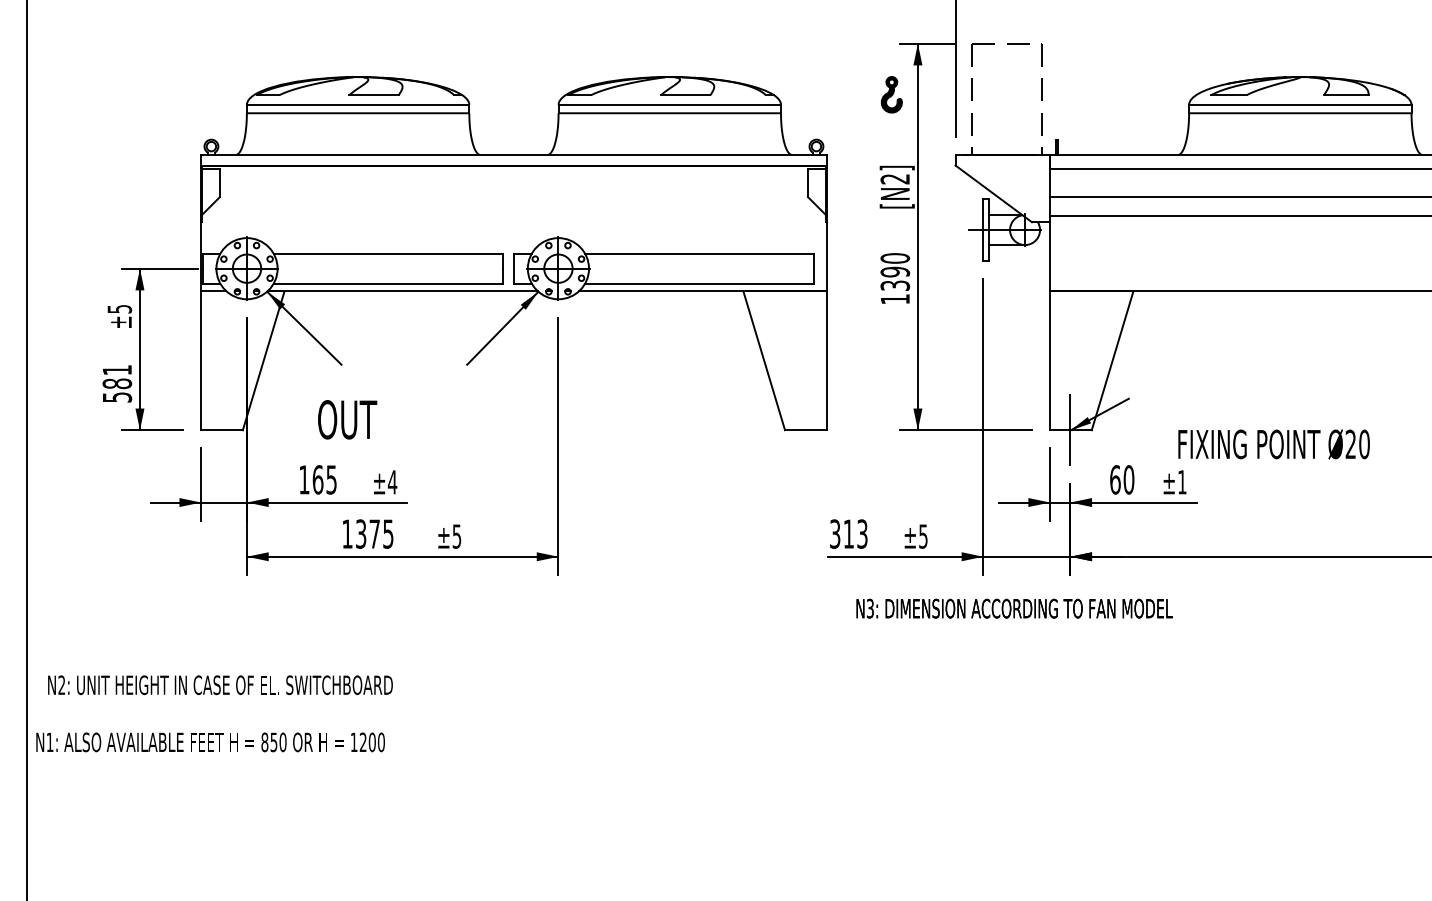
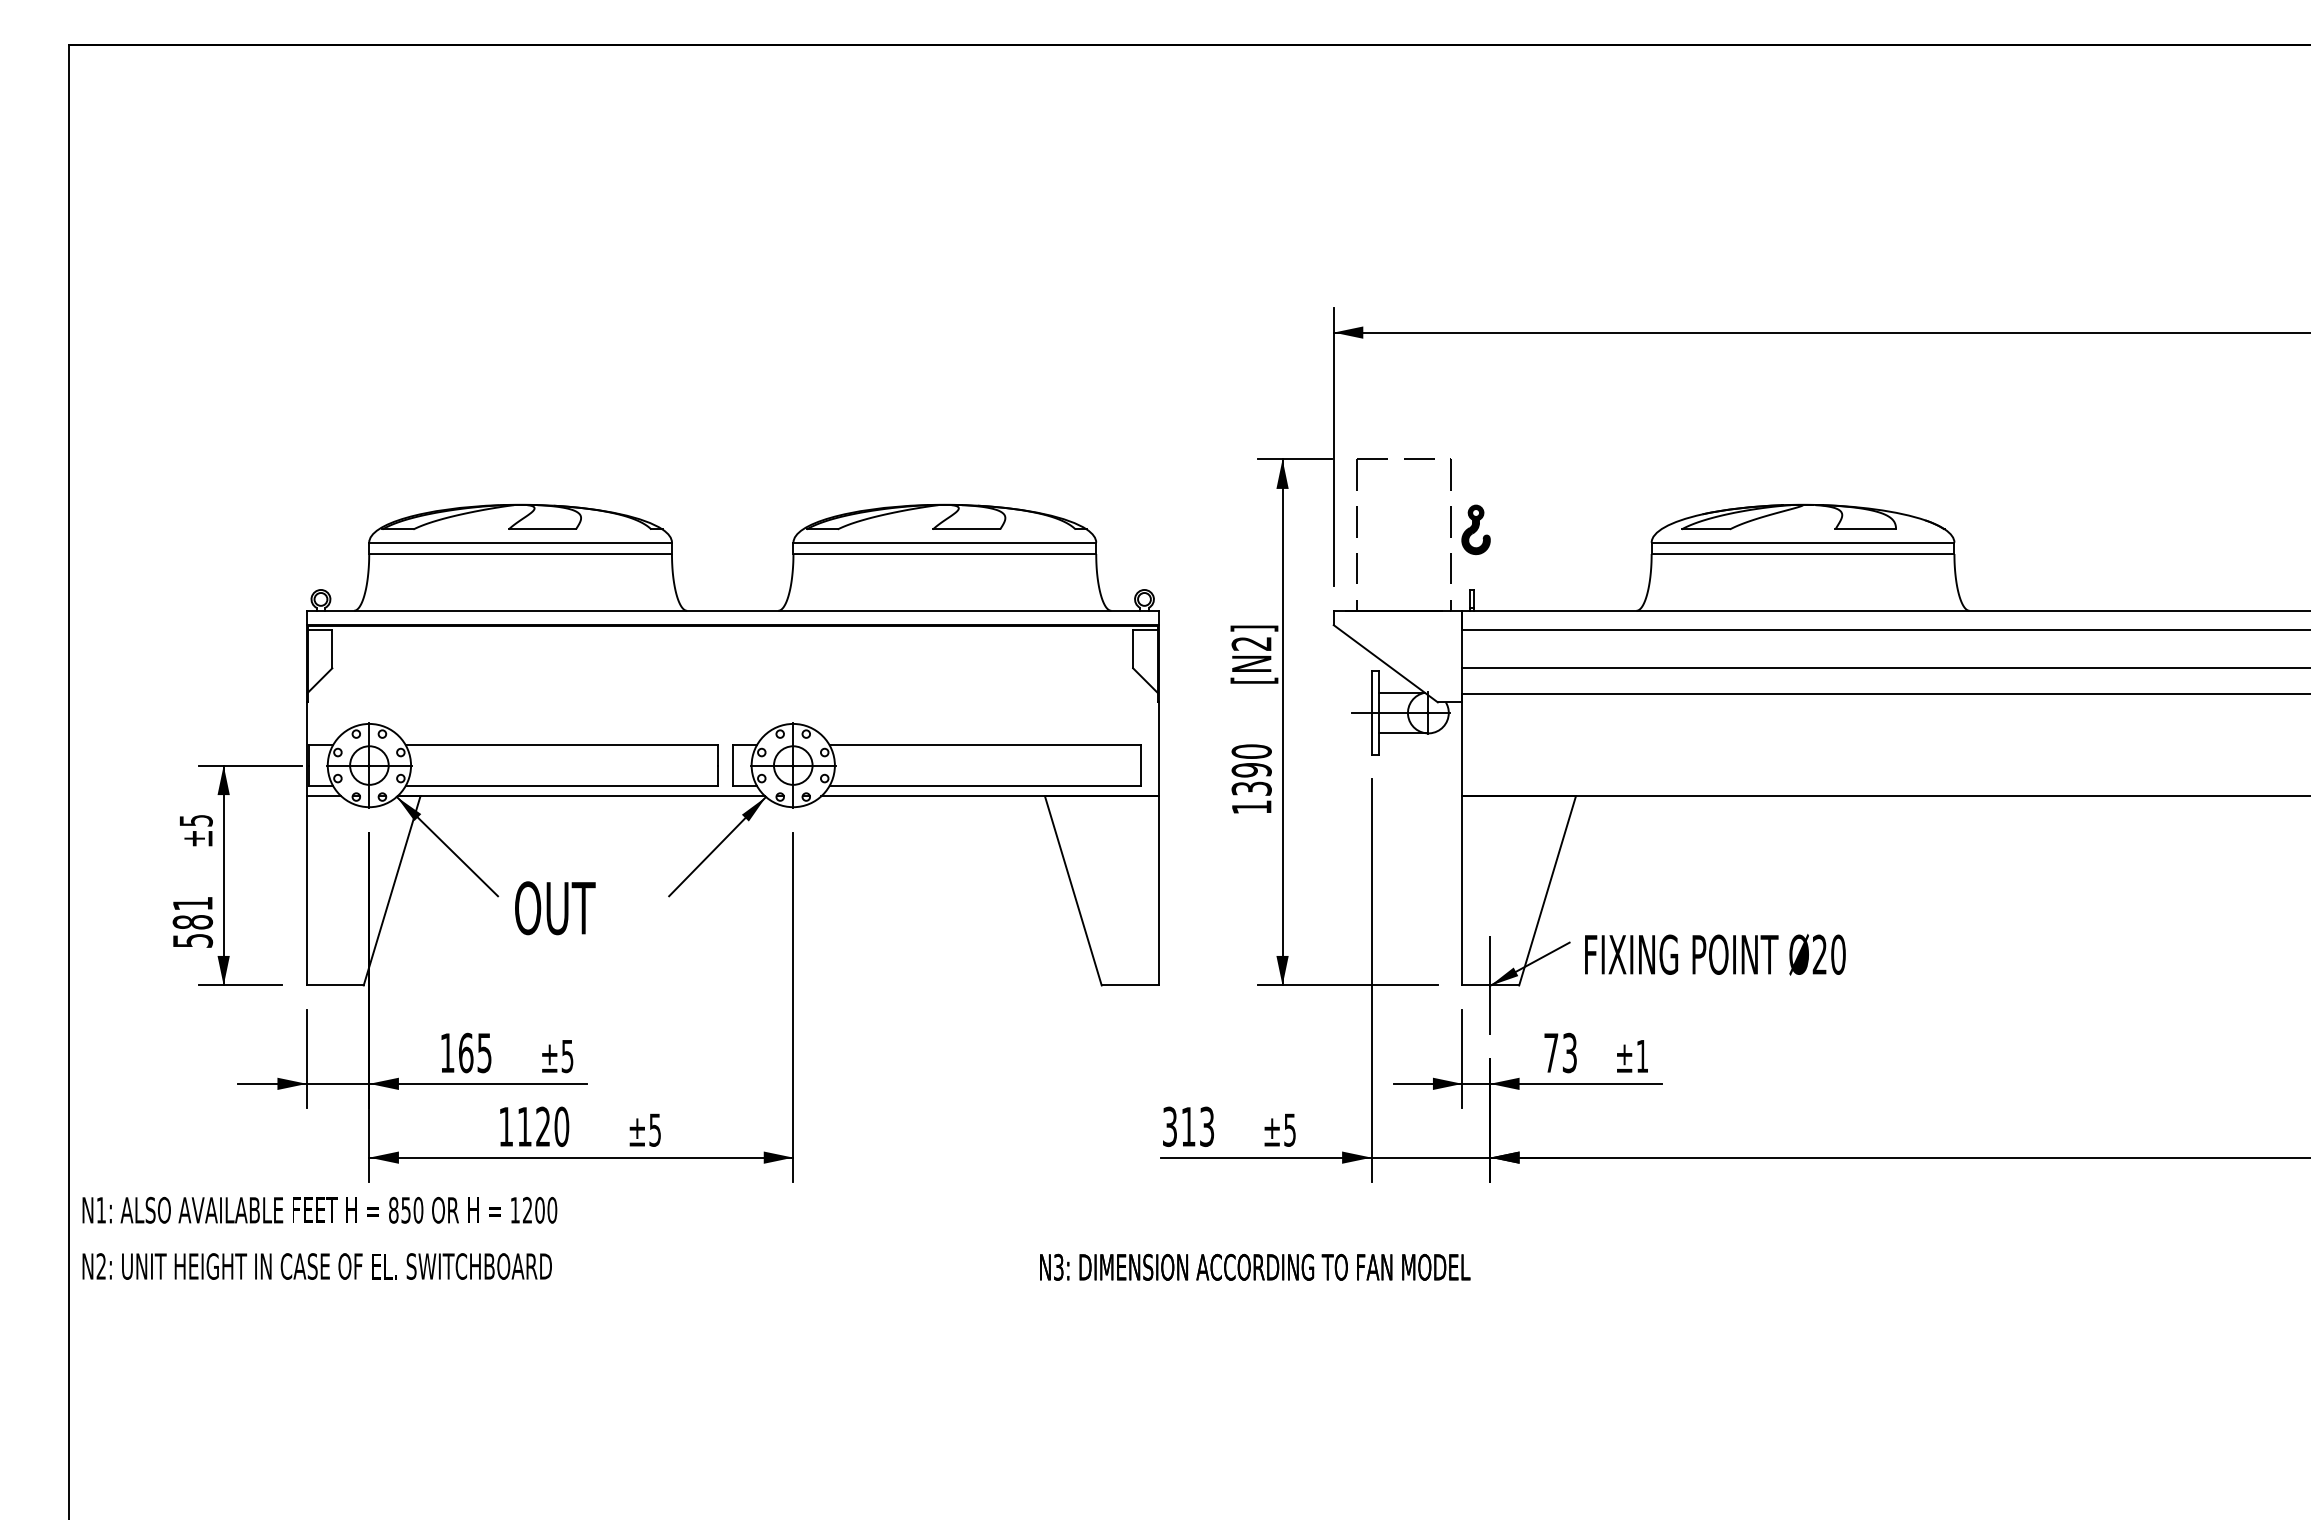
part: (891, 94) -> (1475, 529), moved
text: (347, 419) -> (555, 908), moved
text: (1274, 444) -> (1715, 954), moved
text: (1122, 479) -> (1560, 1052), 60 -> 73
text: (392, 482) -> (567, 1056), ±4 -> ±5
text: (374, 533) -> (543, 1126), 1375 -> 1120
text: (1014, 608) -> (1255, 1266), moved
text: (219, 685) -> (316, 1266), moved
text: (210, 741) -> (319, 1209), moved

